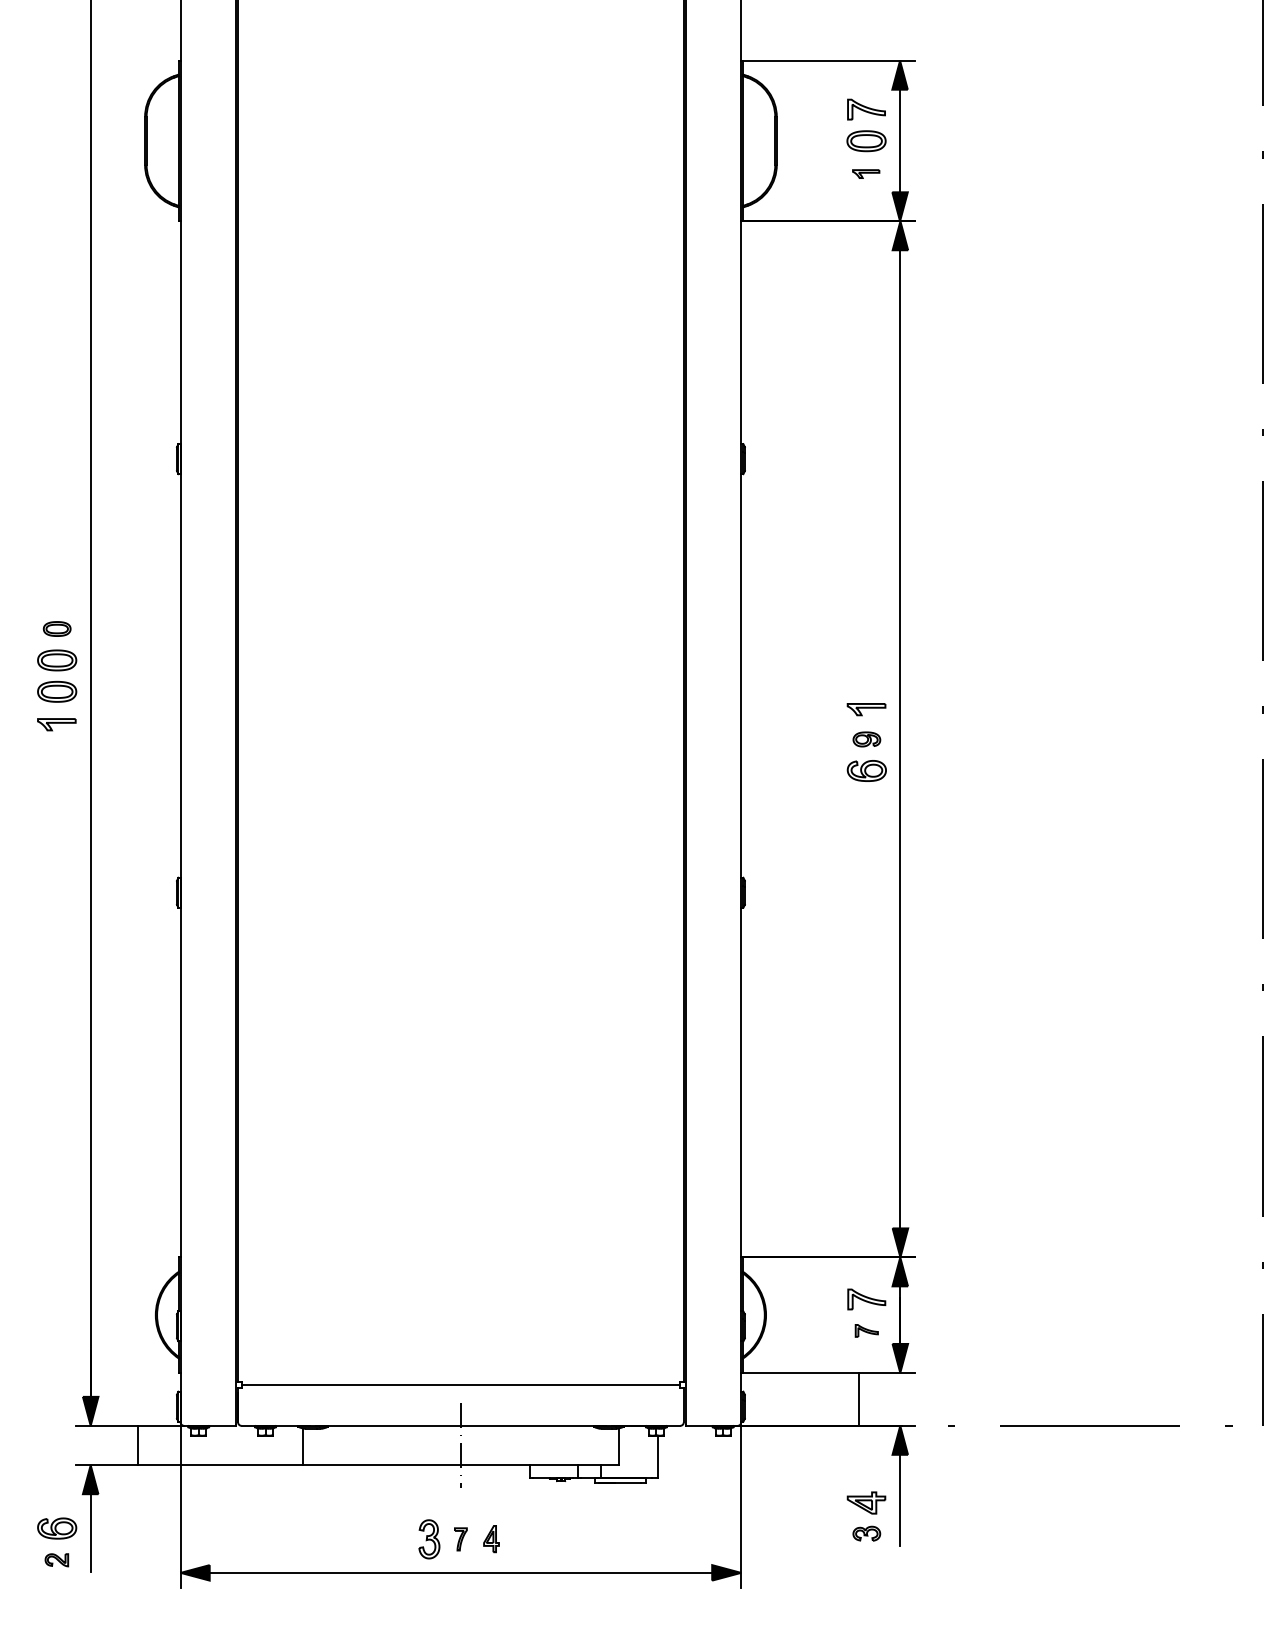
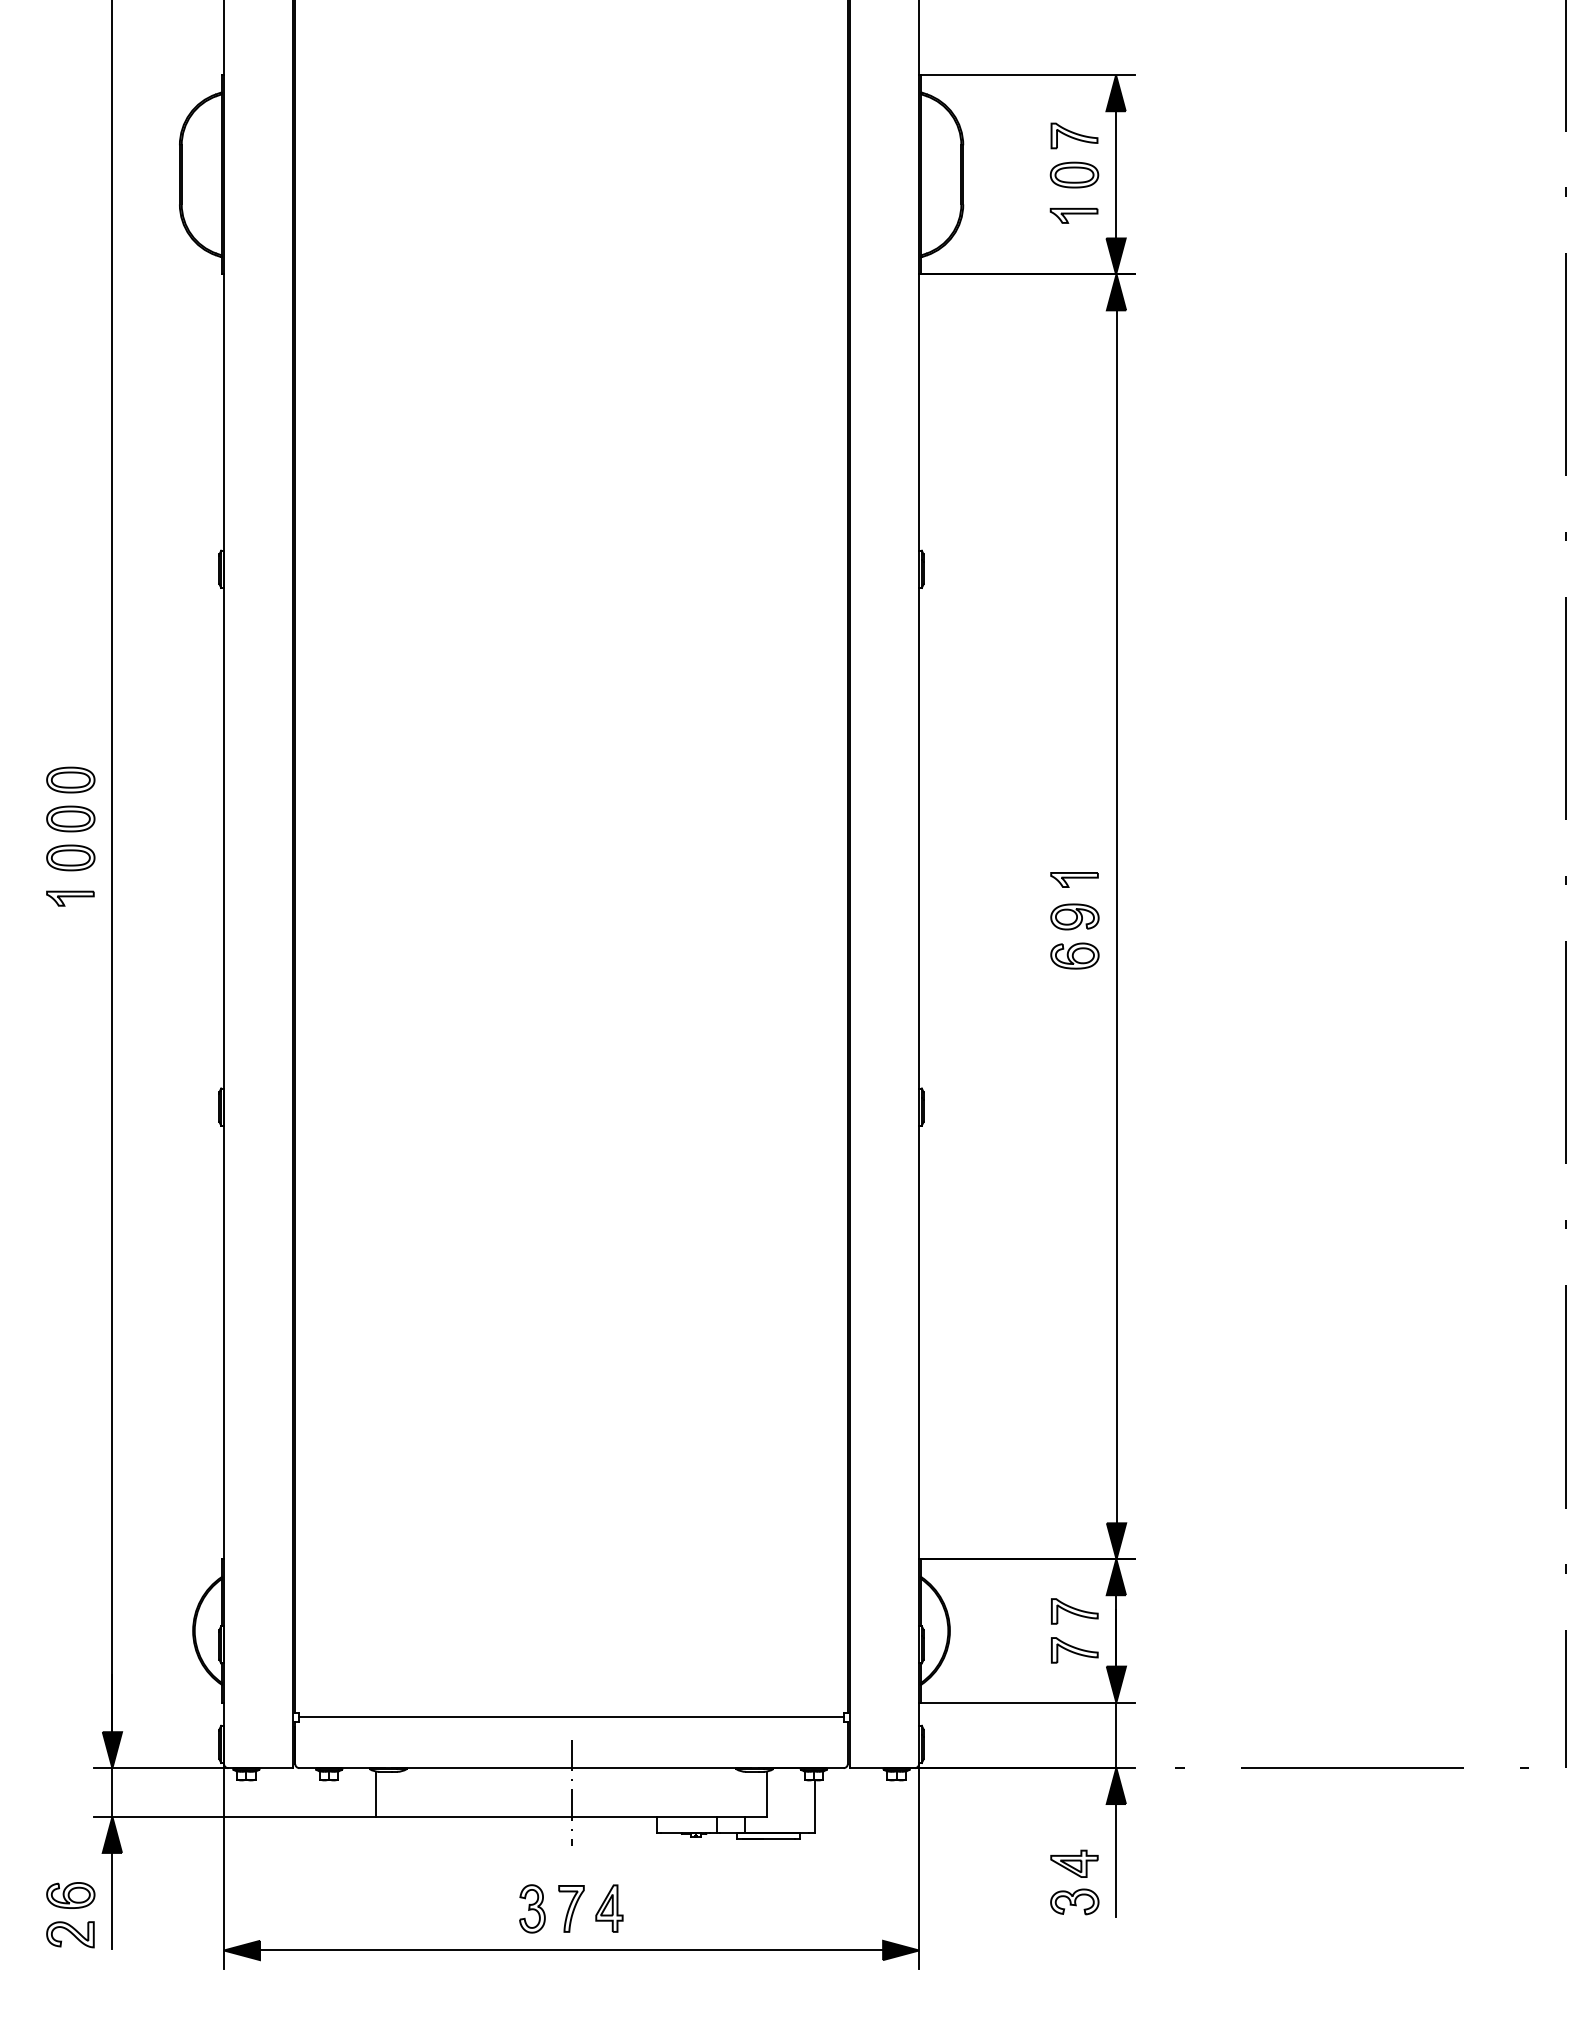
part: (865, 173) -> (1073, 215), size x1.43
part: (56, 628) -> (70, 779), size x1.43
part: (866, 739) -> (1074, 916), size x1.43
part: (866, 1330) -> (1074, 1650), size x1.67
line: (859, 1399) -> (1116, 1735), moved
line: (138, 1445) -> (112, 1792), moved
part: (866, 1533) -> (1074, 1901), size x1.43
part: (460, 1539) -> (571, 1908), size x1.67
part: (491, 1539) -> (609, 1908), size x1.43
part: (56, 1559) -> (70, 1934), size x1.67

